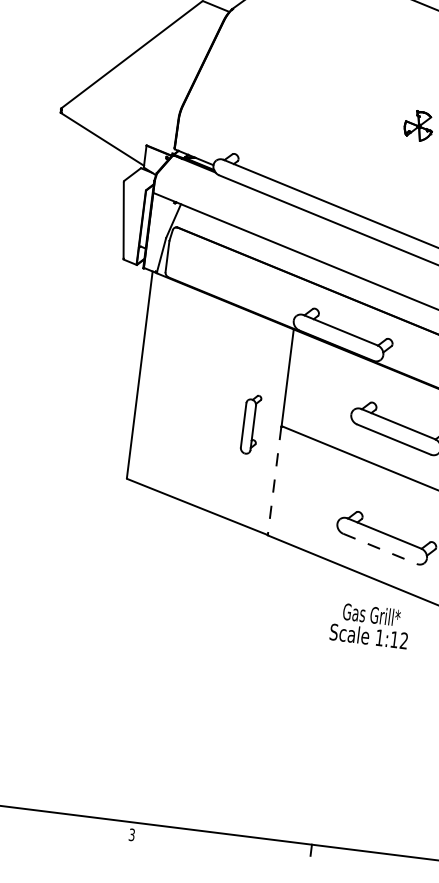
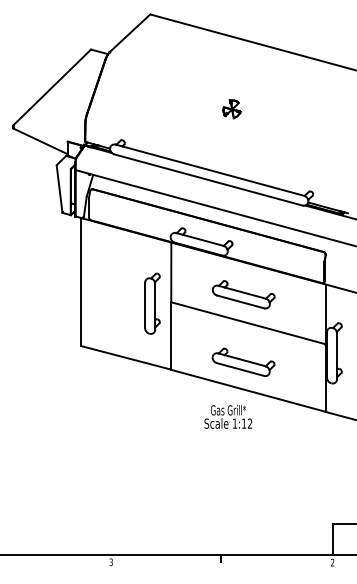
part: (251, 424) -> (152, 303), size x1.67
line: (275, 481) -> (171, 336), dashed -> solid
line: (380, 548) -> (240, 369), dashed -> solid
text: (370, 624) -> (228, 416), moved

